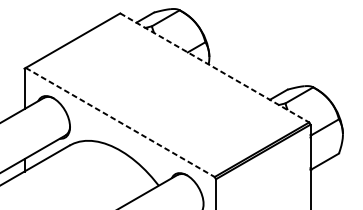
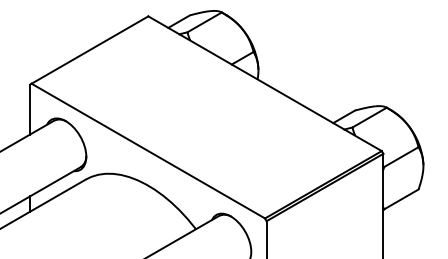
line: (215, 67) -> (265, 83), dashed -> solid
line: (120, 122) -> (148, 151), dashed -> solid

